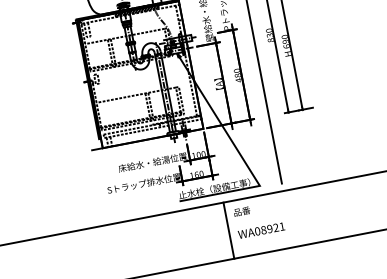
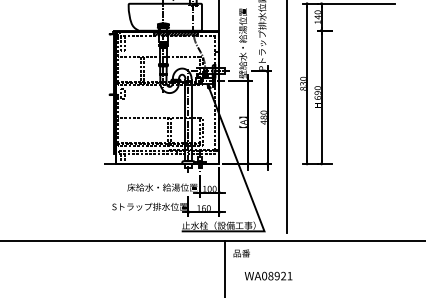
text: (261, 230) -> (268, 275), moved

